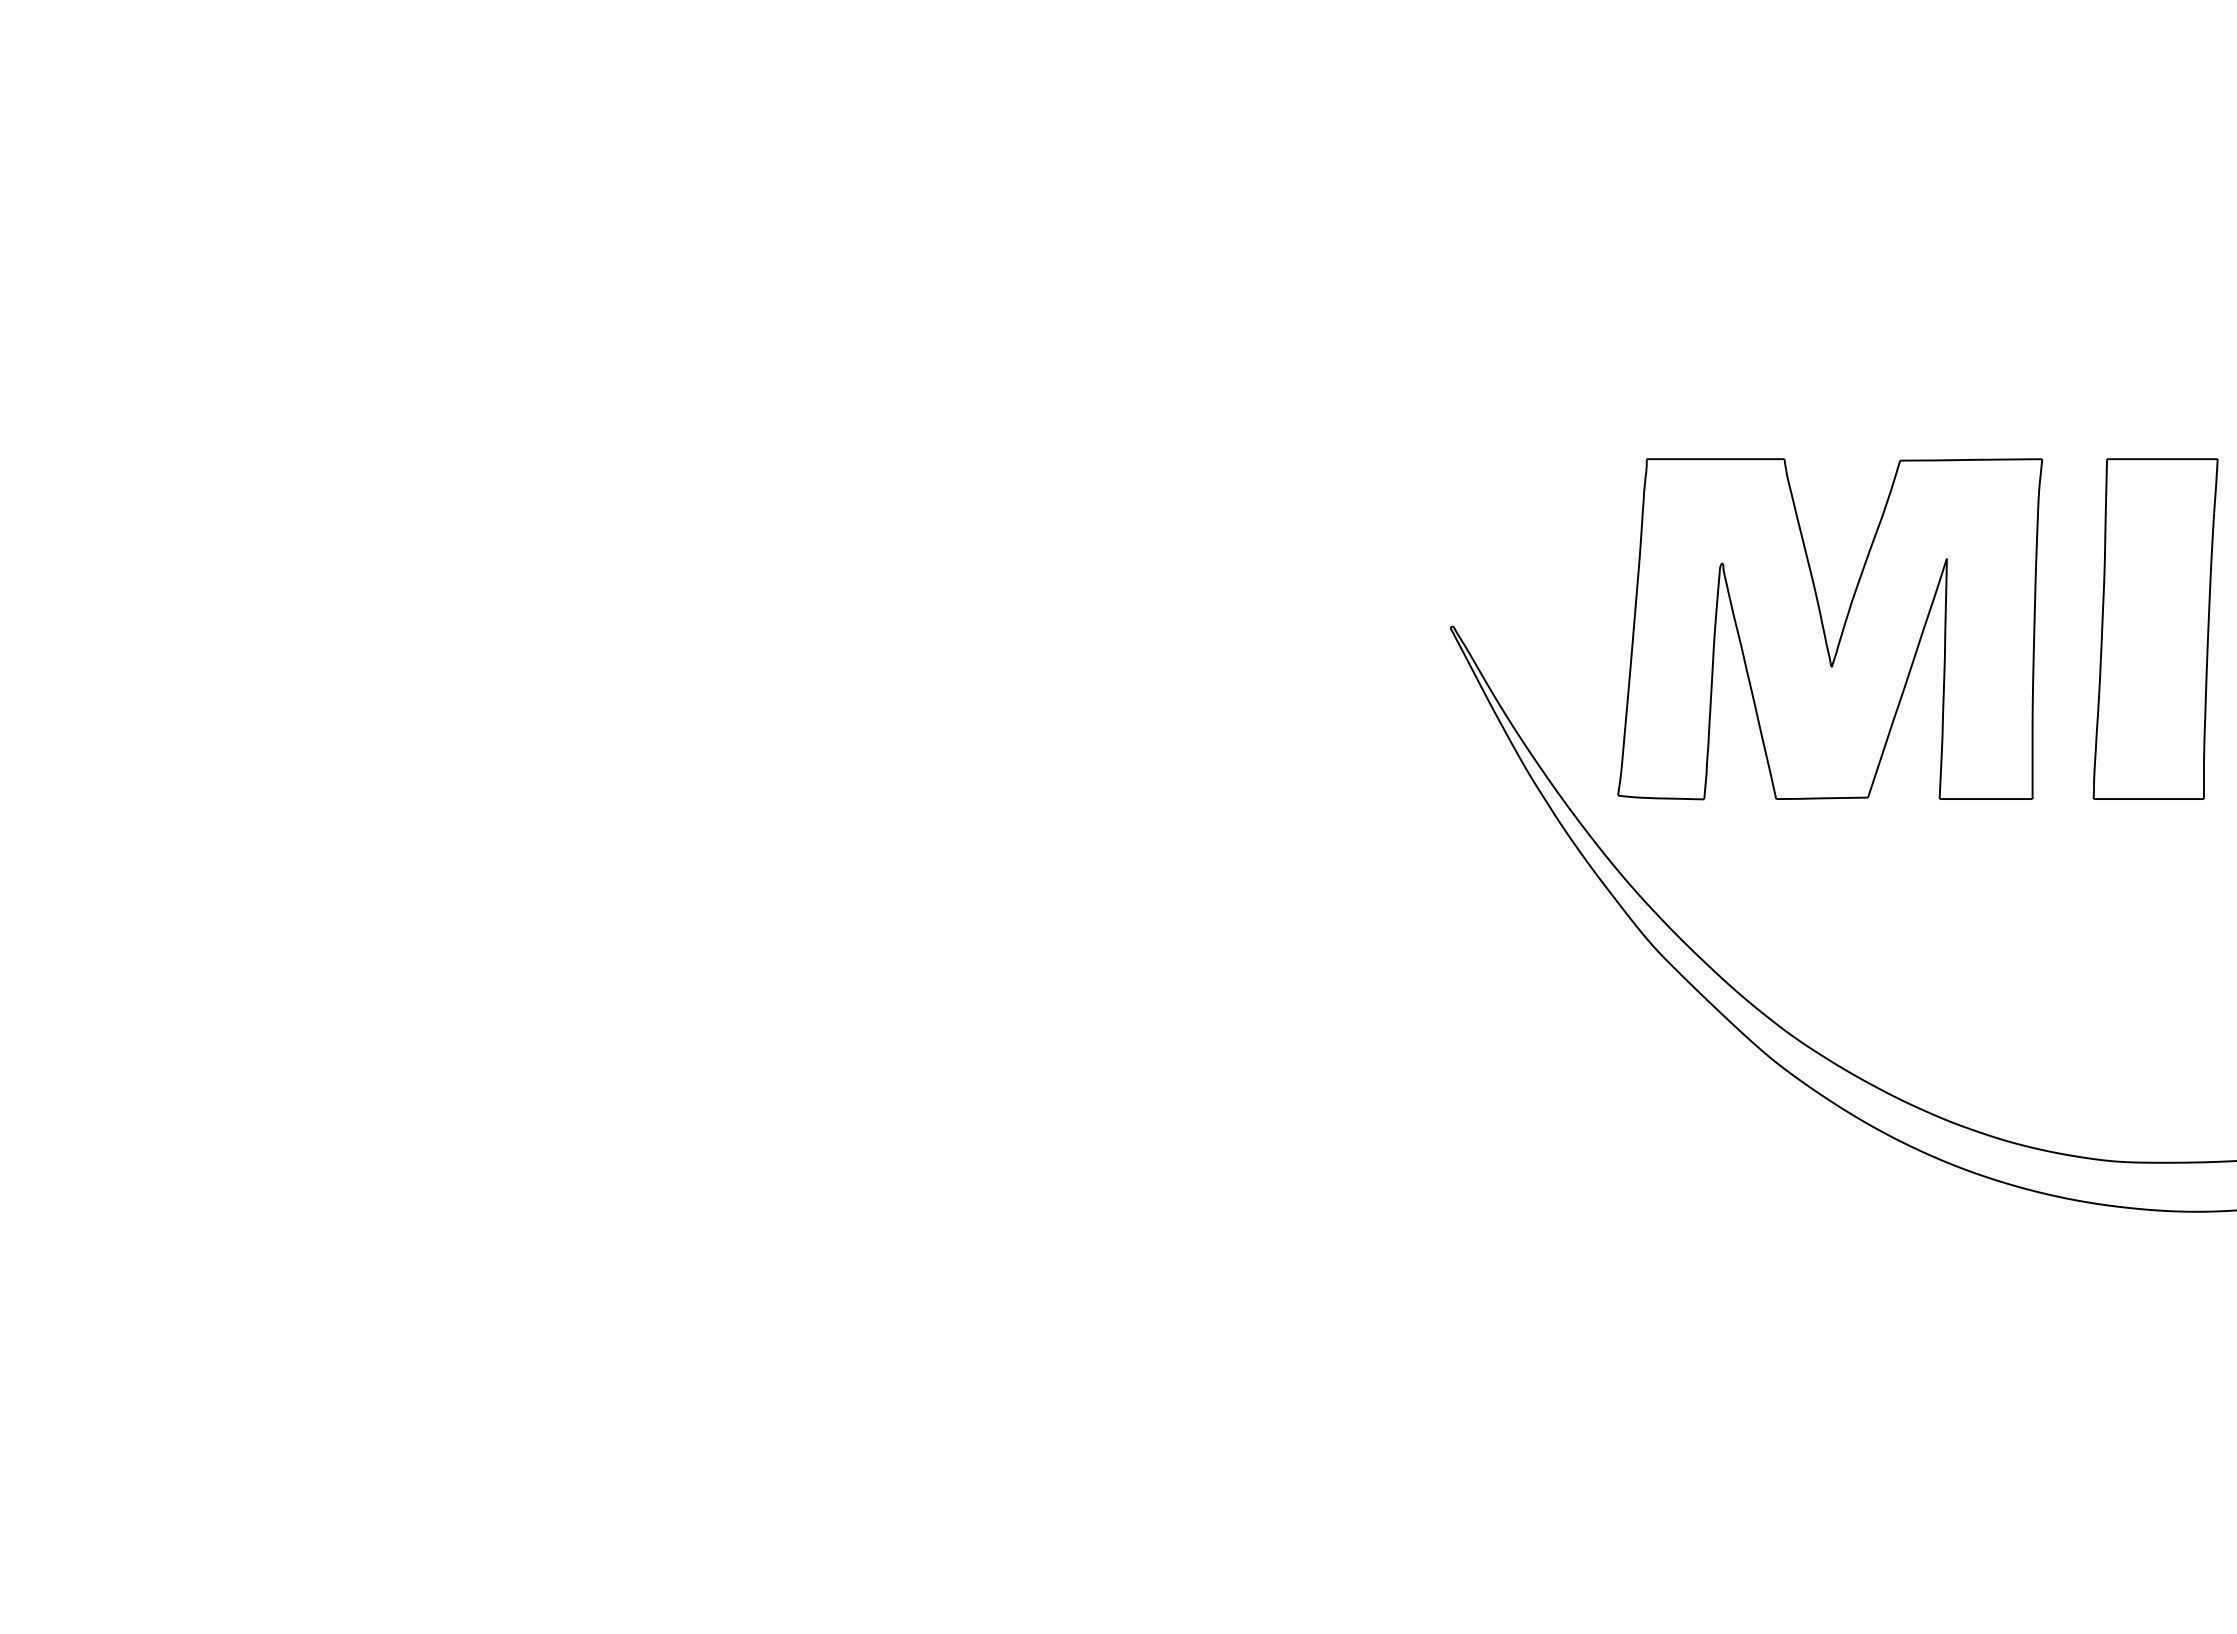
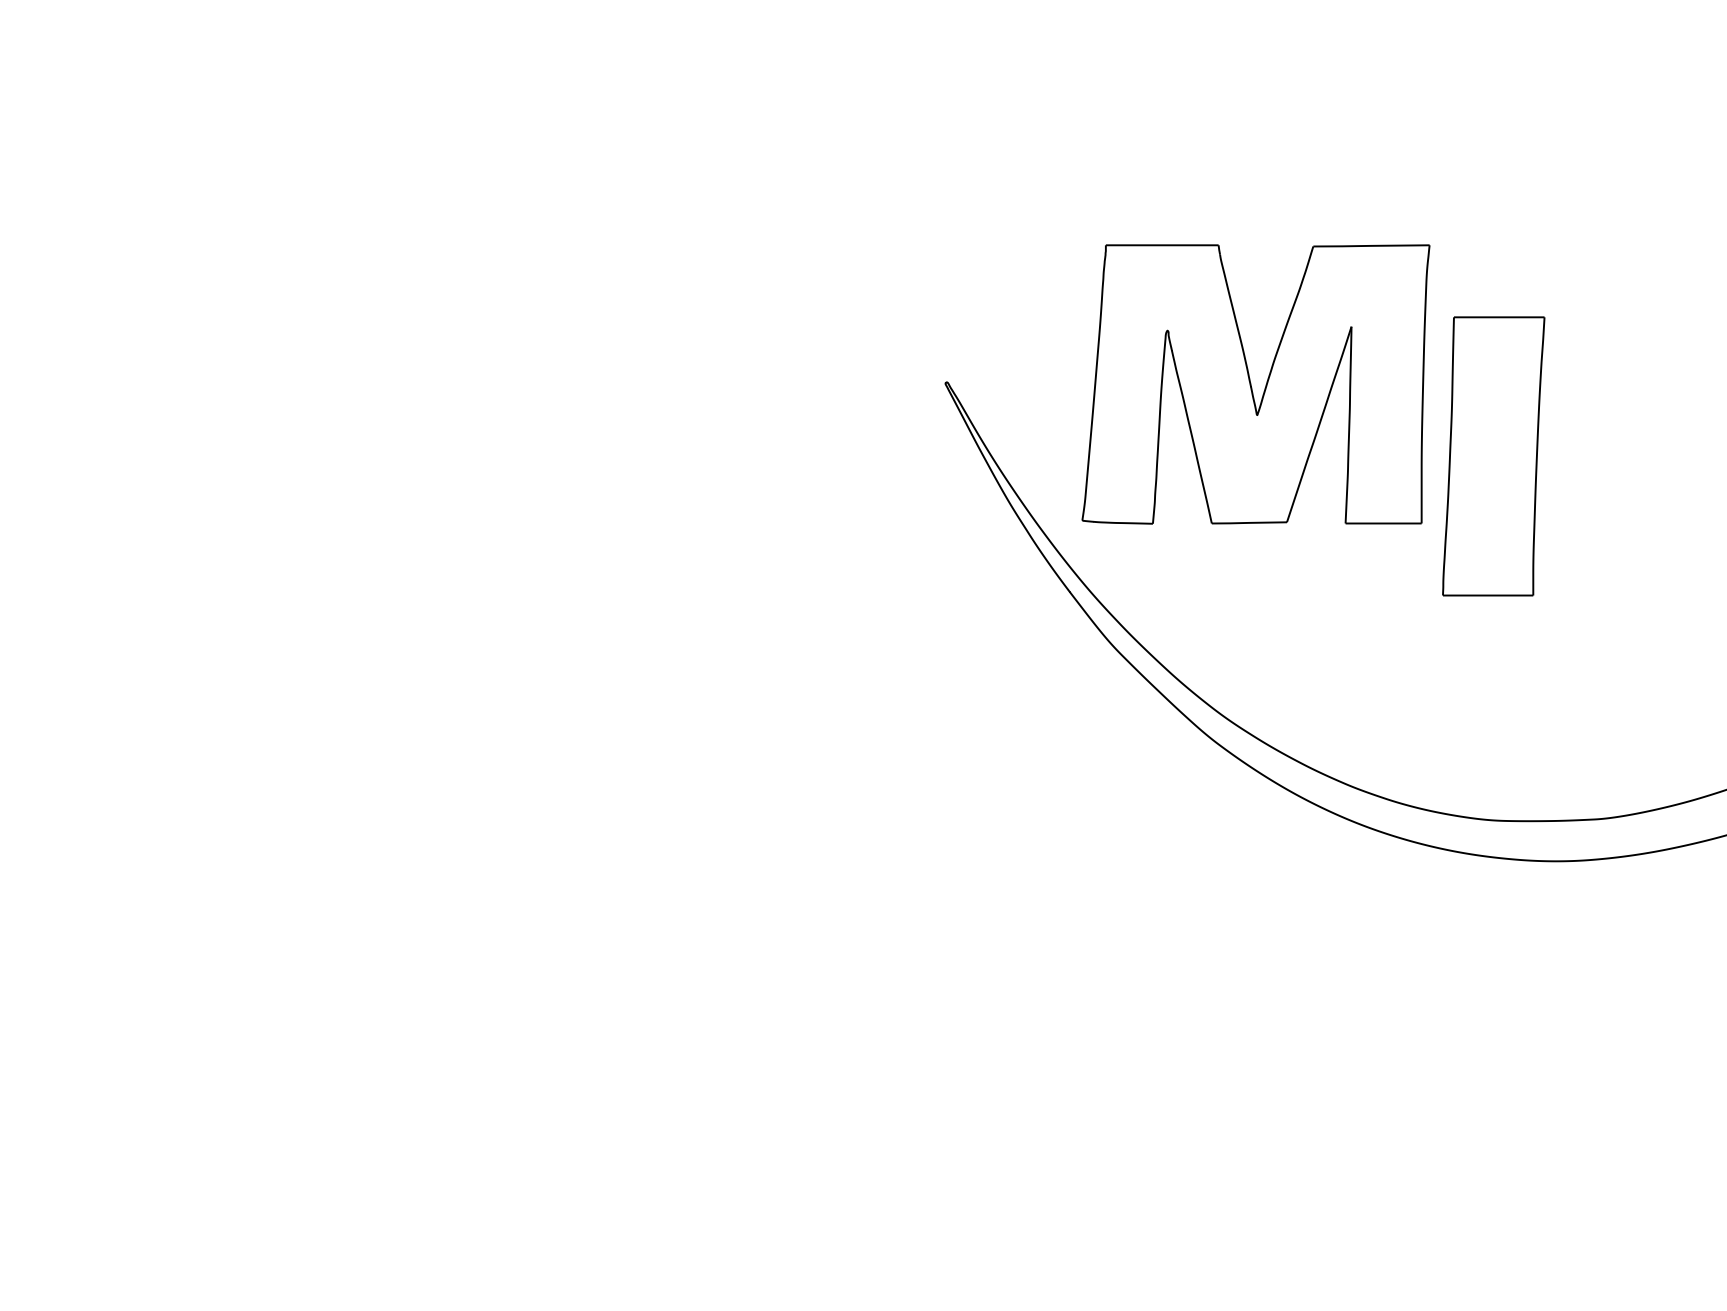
part: (2155, 628) -> (1493, 455), moved

